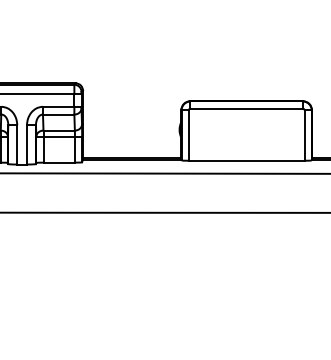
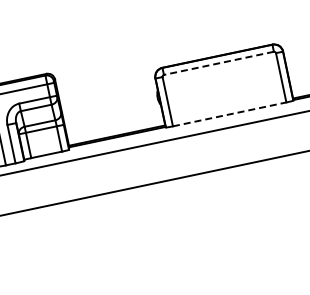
line: (246, 108) -> (218, 63), solid -> dashed
line: (246, 160) -> (229, 114), solid -> dashed

